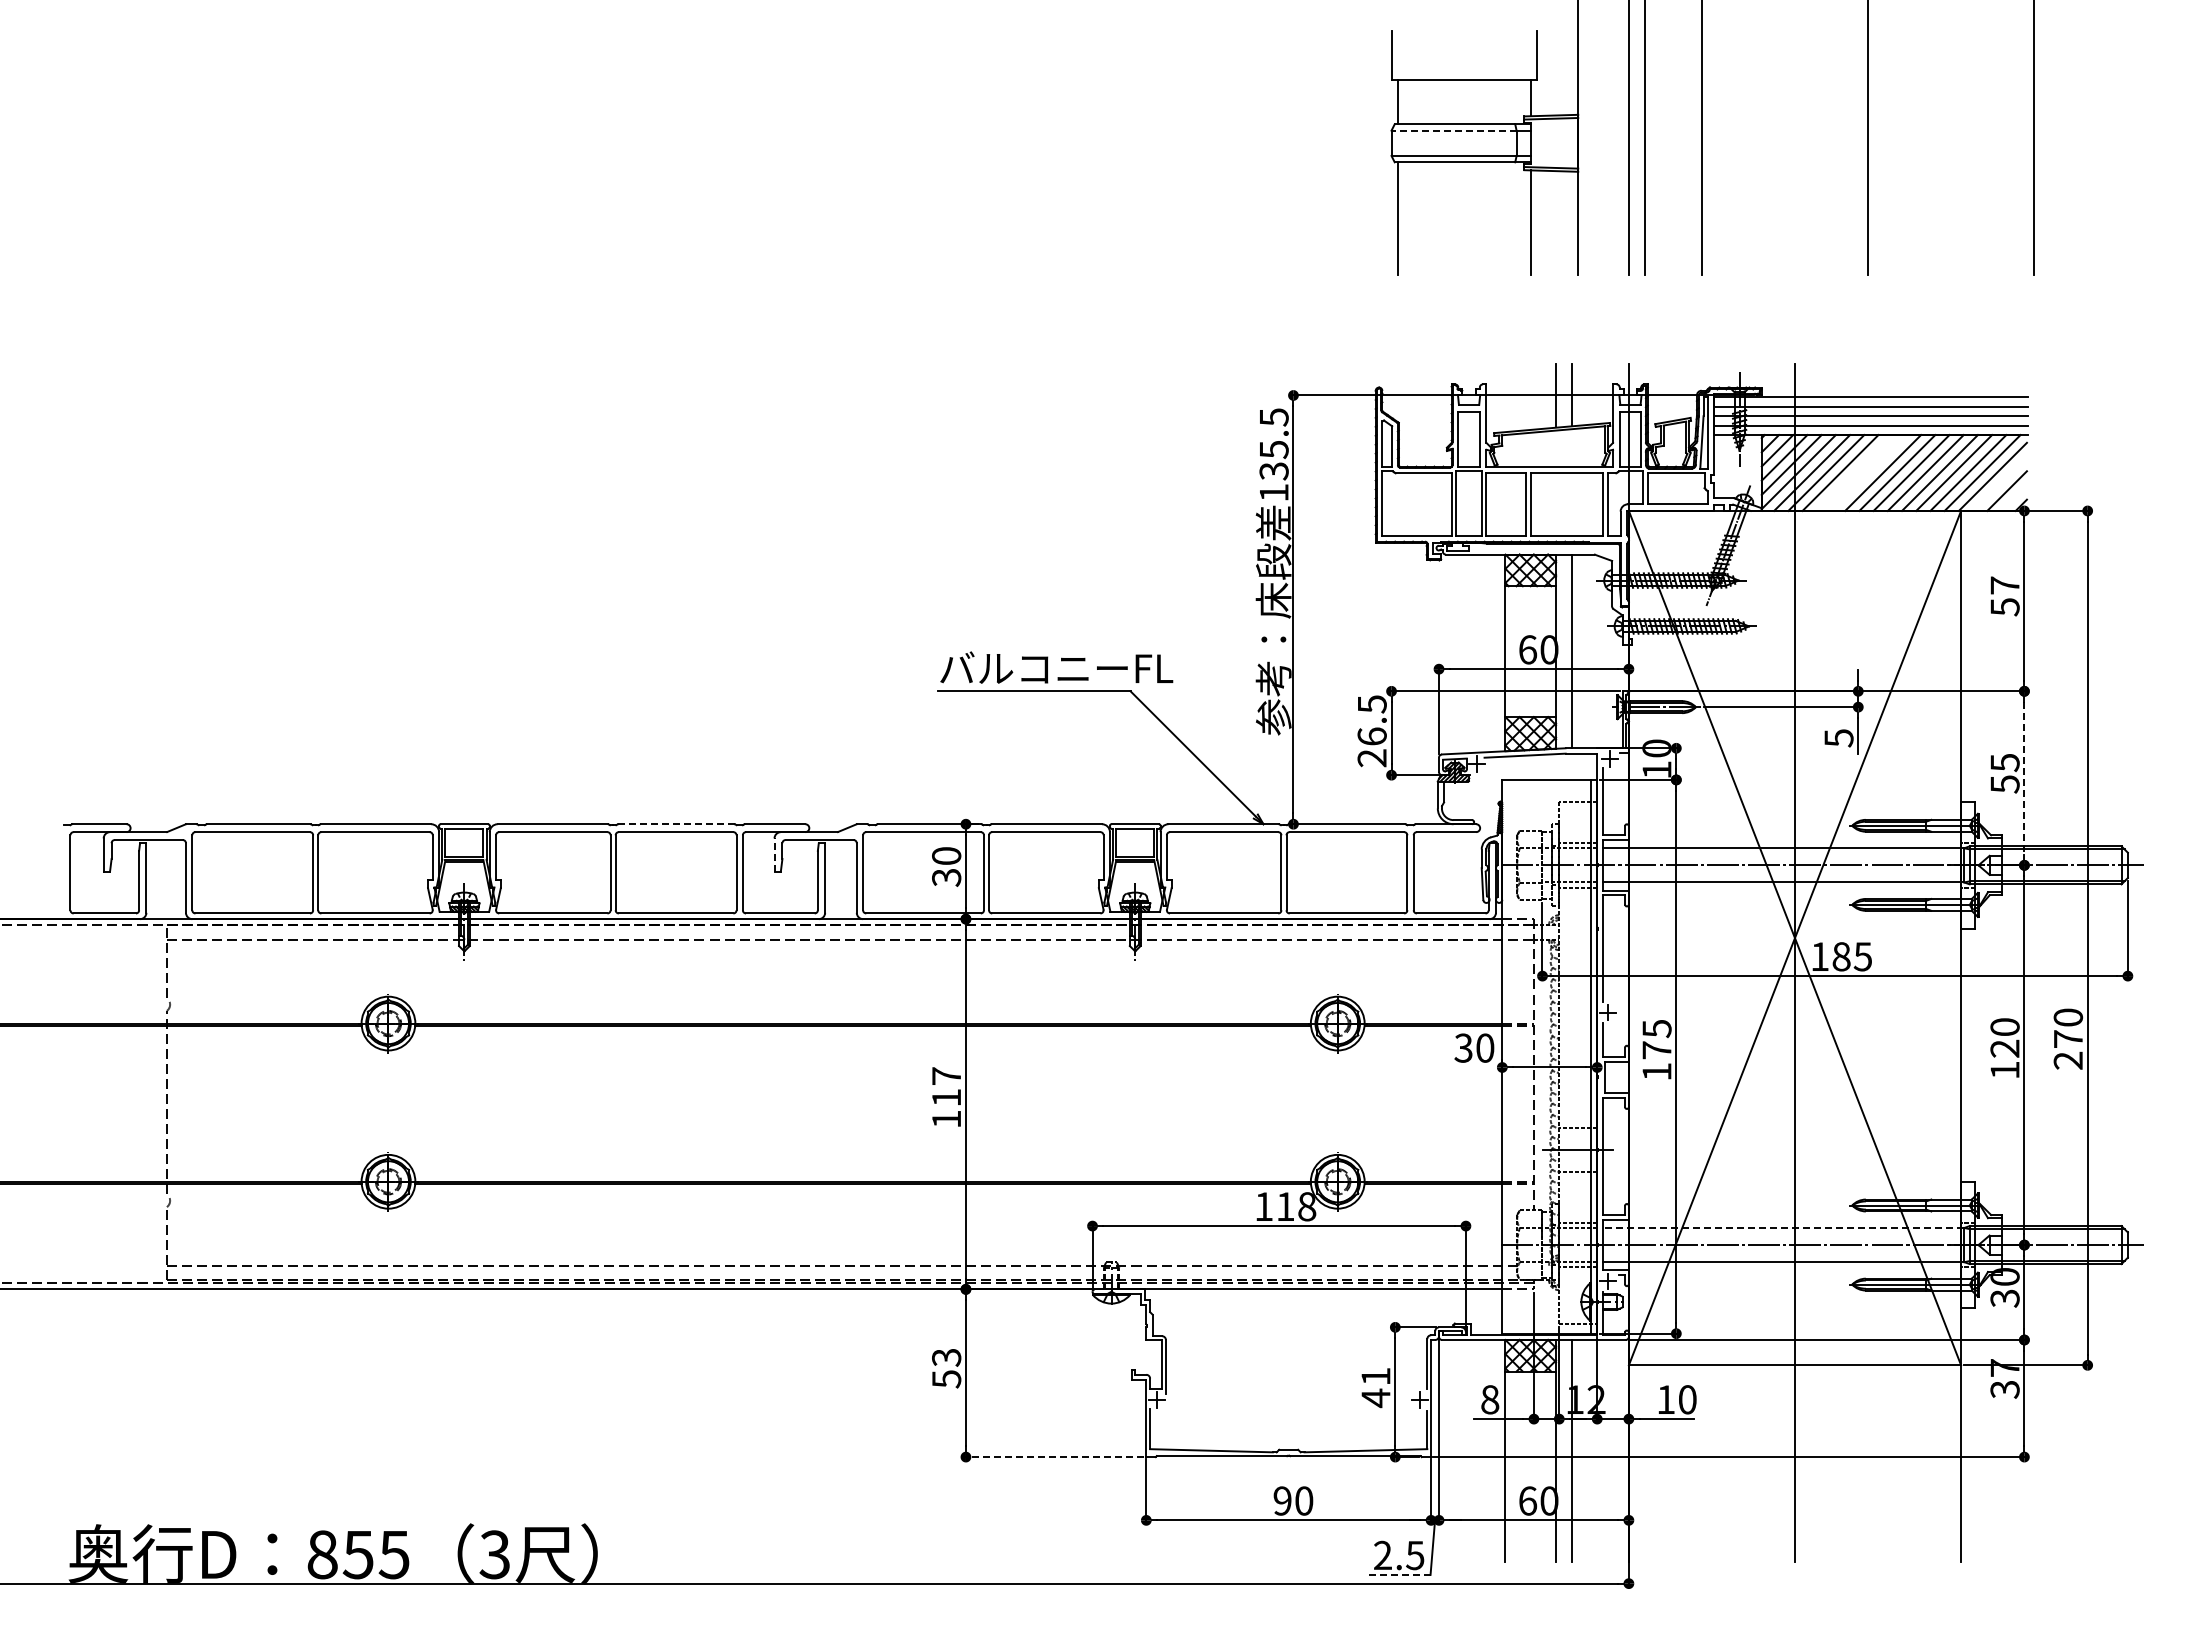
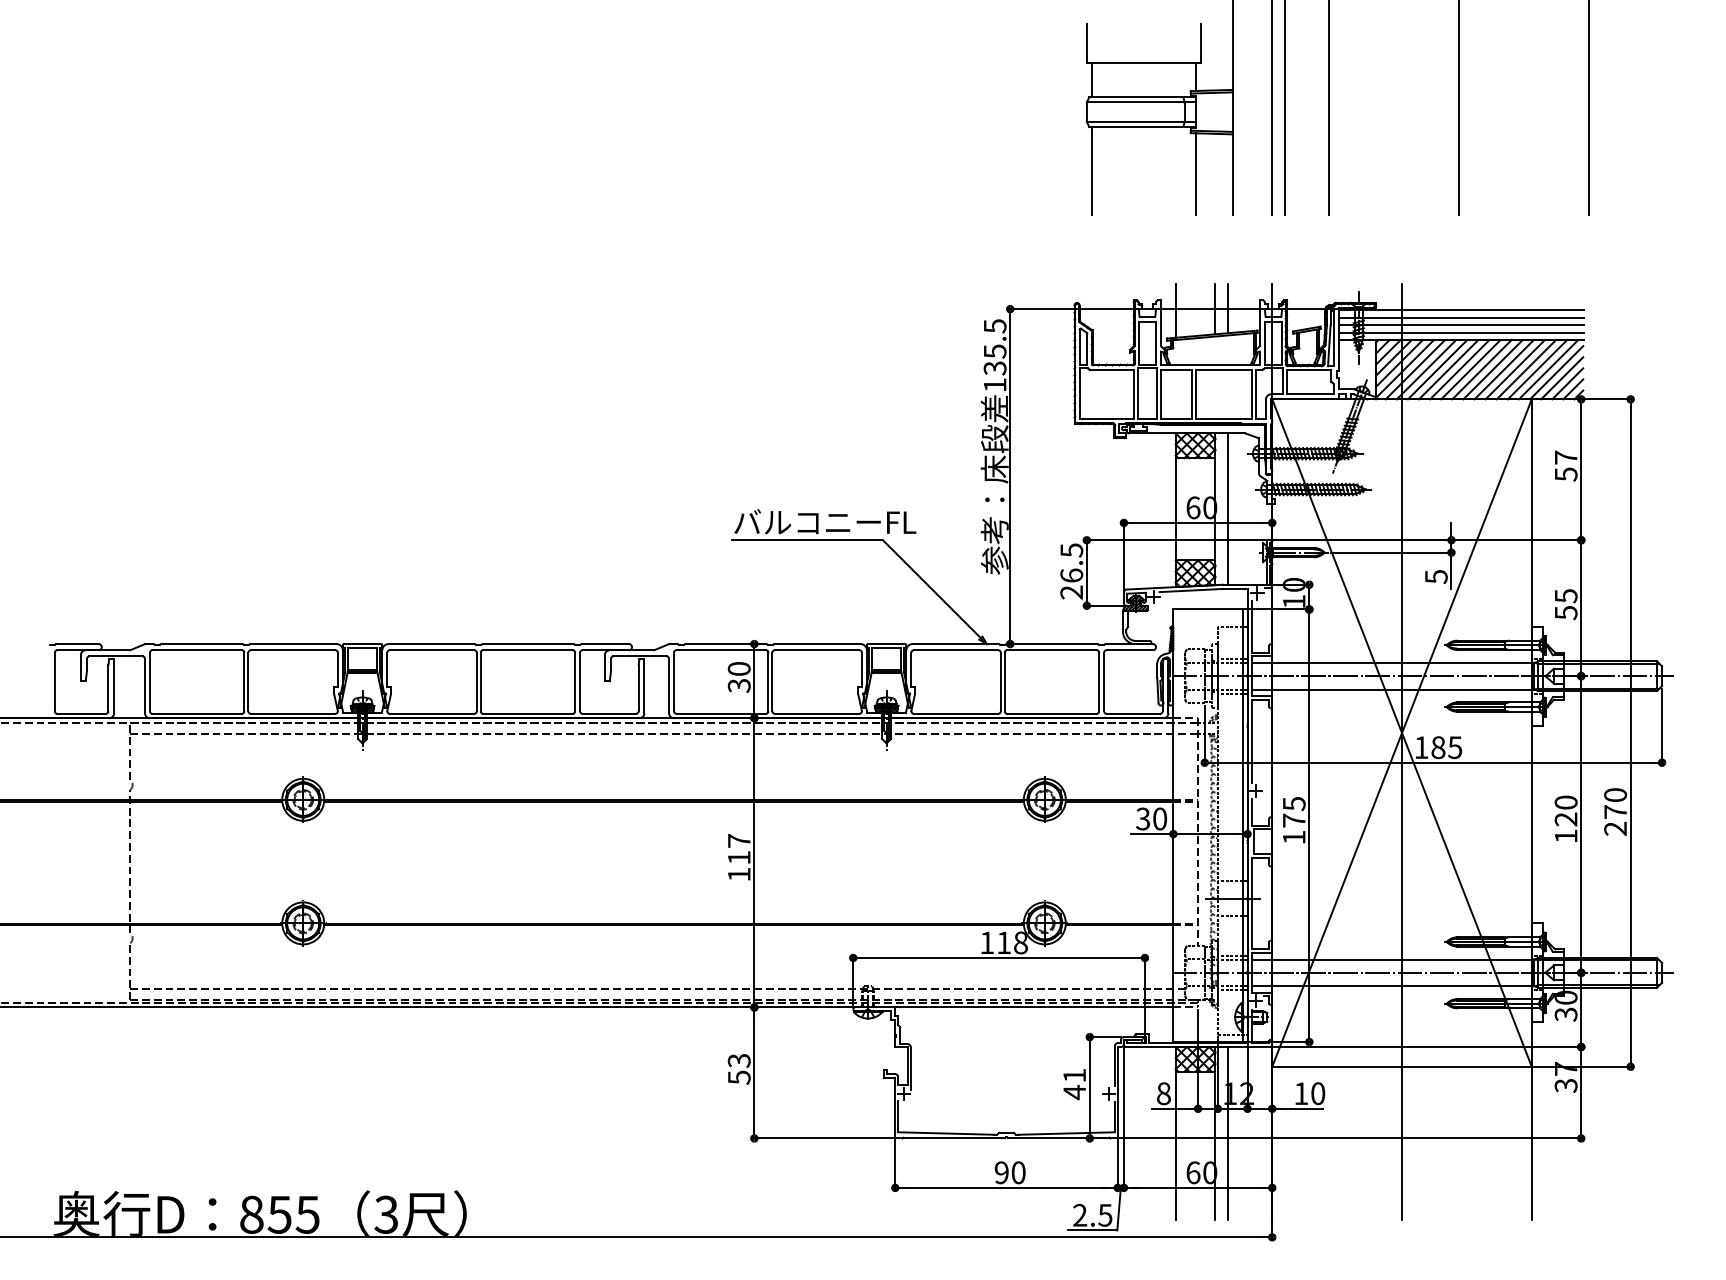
line: (1454, 130) -> (1136, 102), dashed -> solid
line: (1505, 397) -> (1175, 310), added
line: (1854, 472) -> (1448, 369), added
line: (1868, 472) -> (1459, 369), added
line: (1999, 483) -> (1561, 377), added
line: (2013, 497) -> (1572, 388), added
line: (2024, 778) -> (1581, 608), dashed -> solid
line: (676, 824) -> (528, 644), dashed -> solid
line: (774, 855) -> (604, 668), dashed -> solid
line: (1475, 1067) -> (1152, 834), added
line: (1783, 1227) -> (1393, 959), dashed -> solid
line: (1053, 1457) -> (822, 1138), dashed -> solid
line: (1398, 1574) -> (1092, 1230), dashed -> solid

